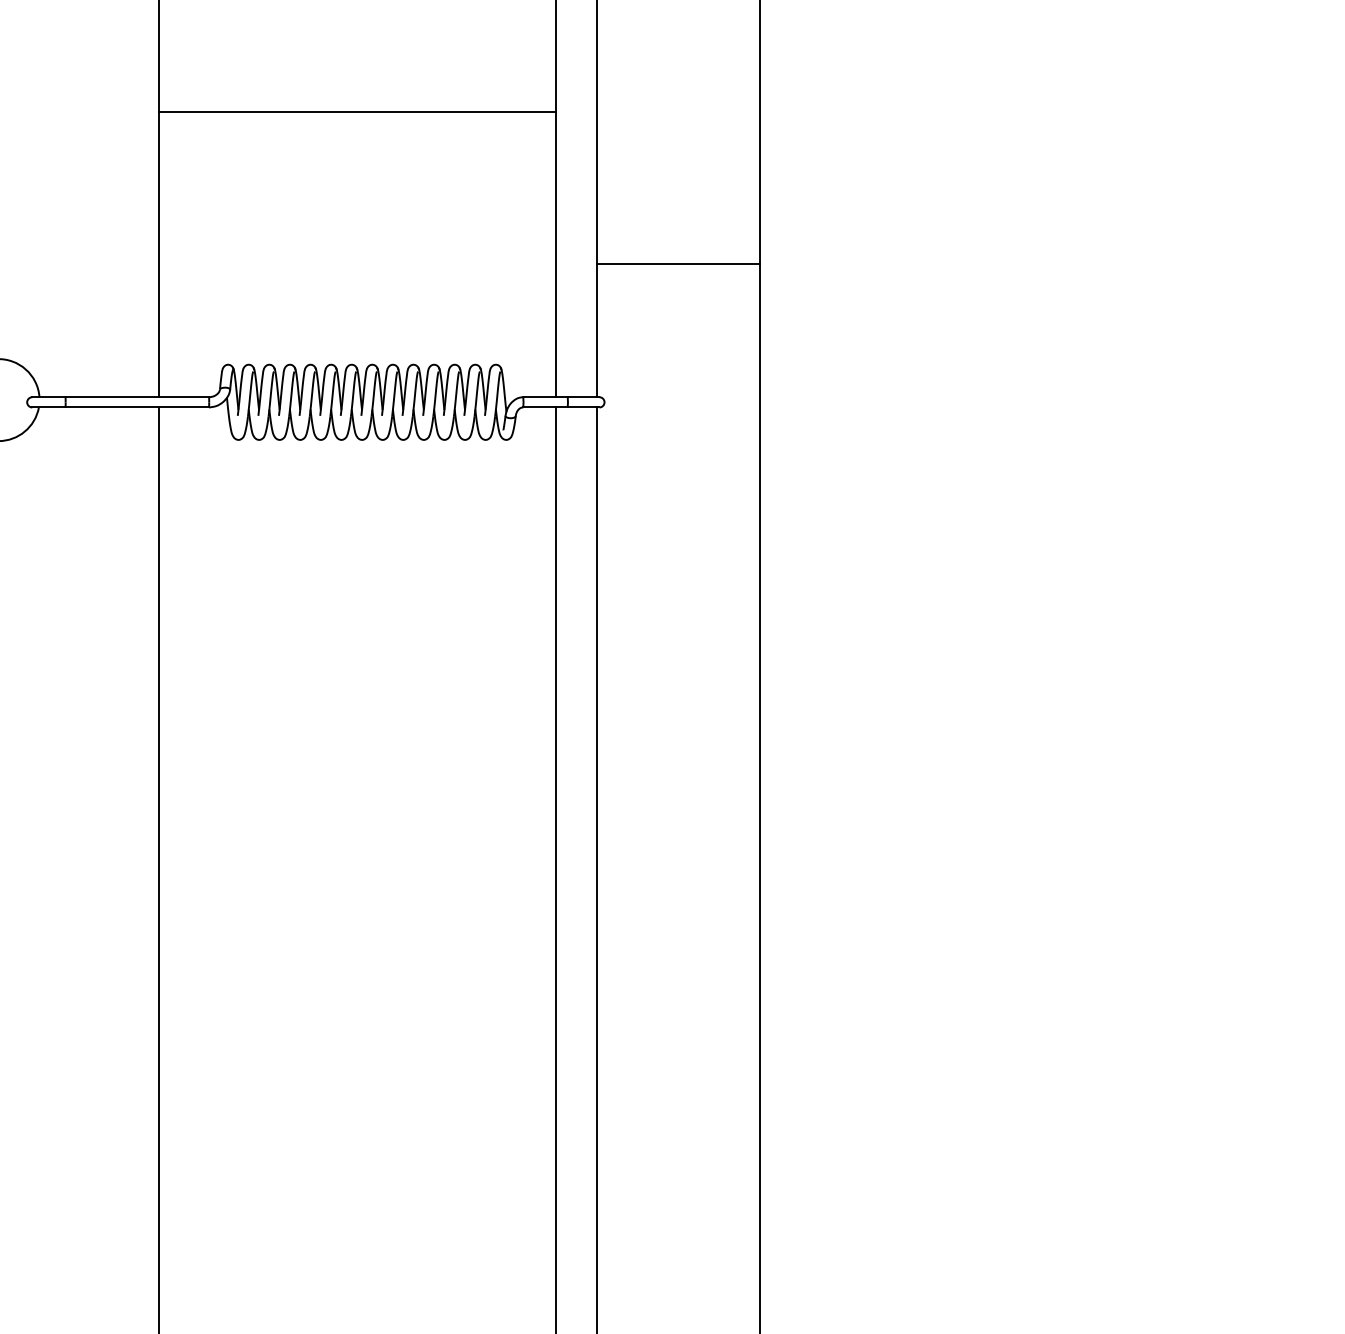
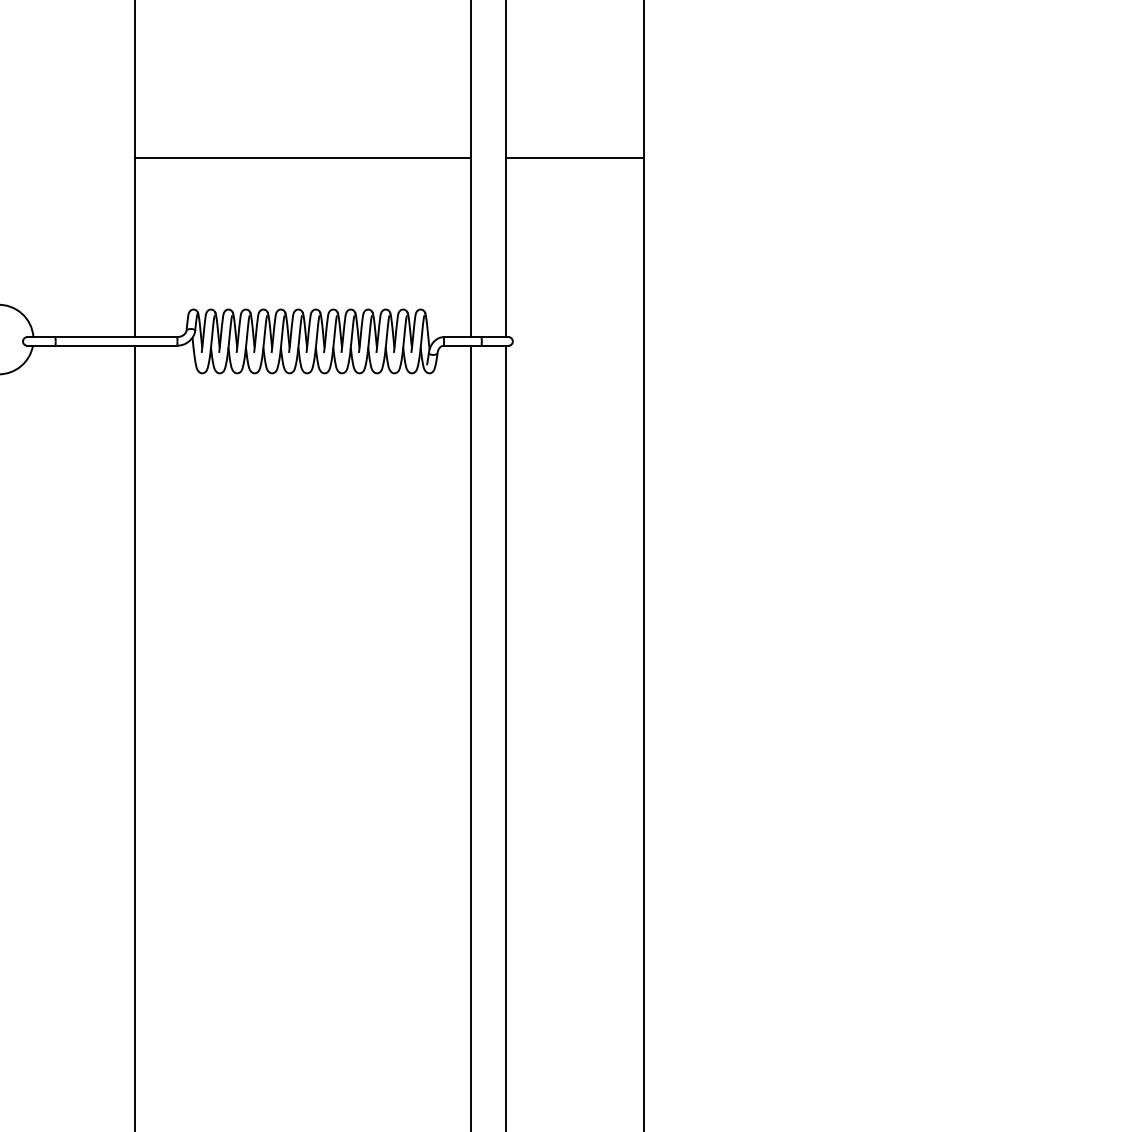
line: (357, 111) -> (303, 157), moved
line: (677, 263) -> (574, 157), moved

